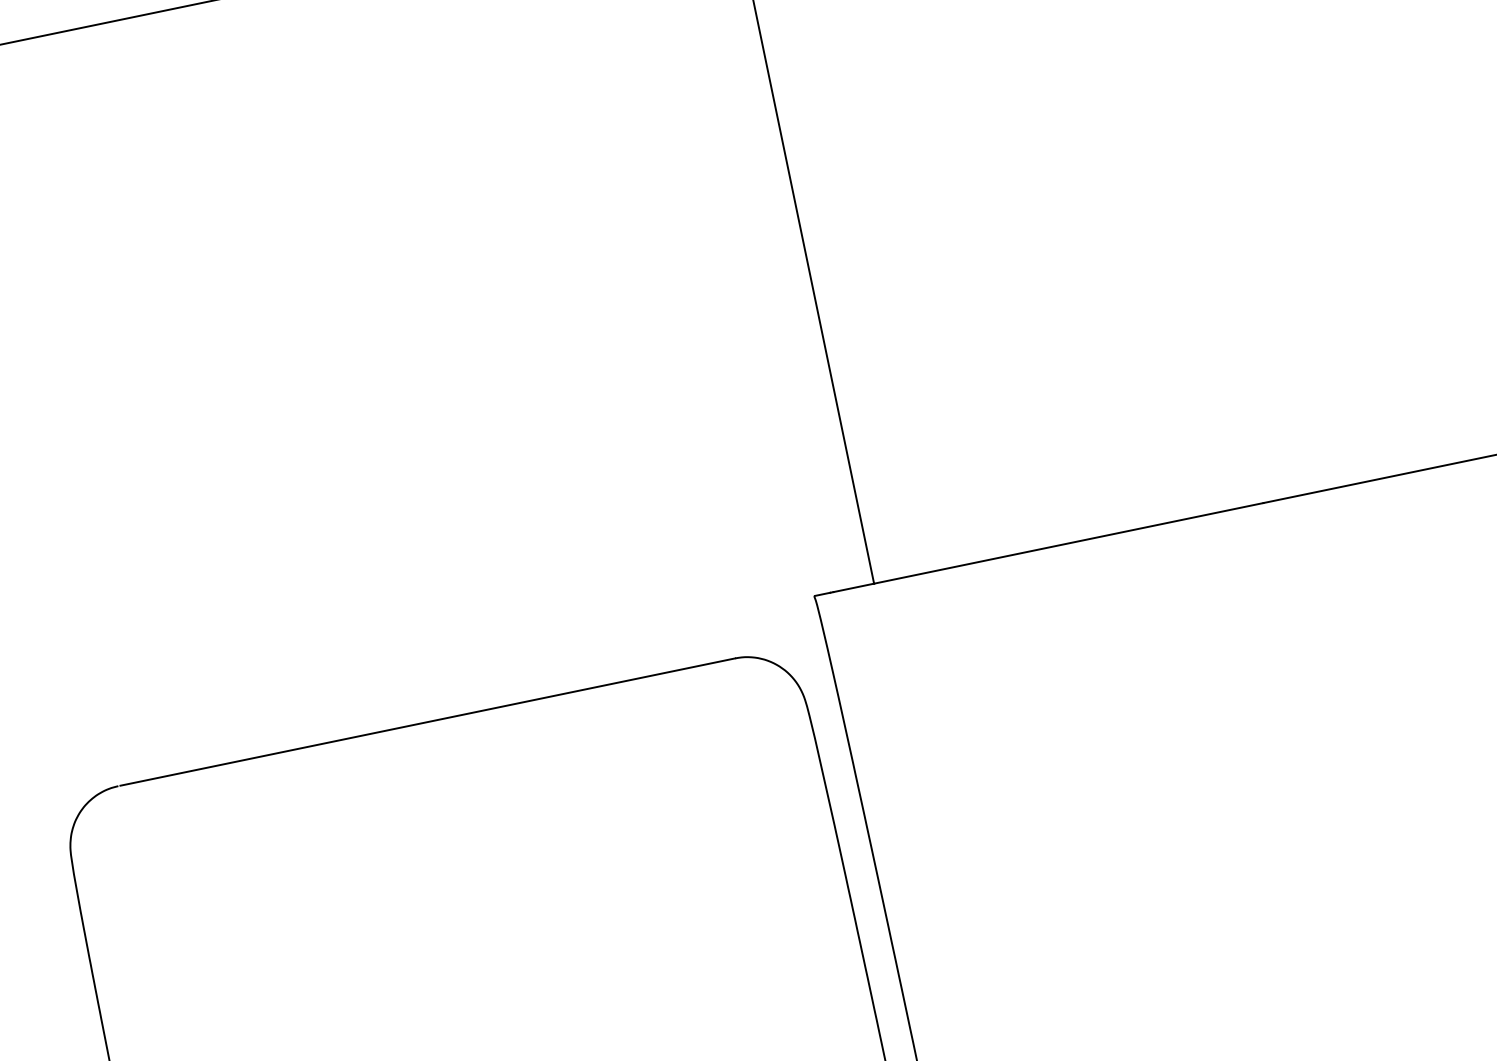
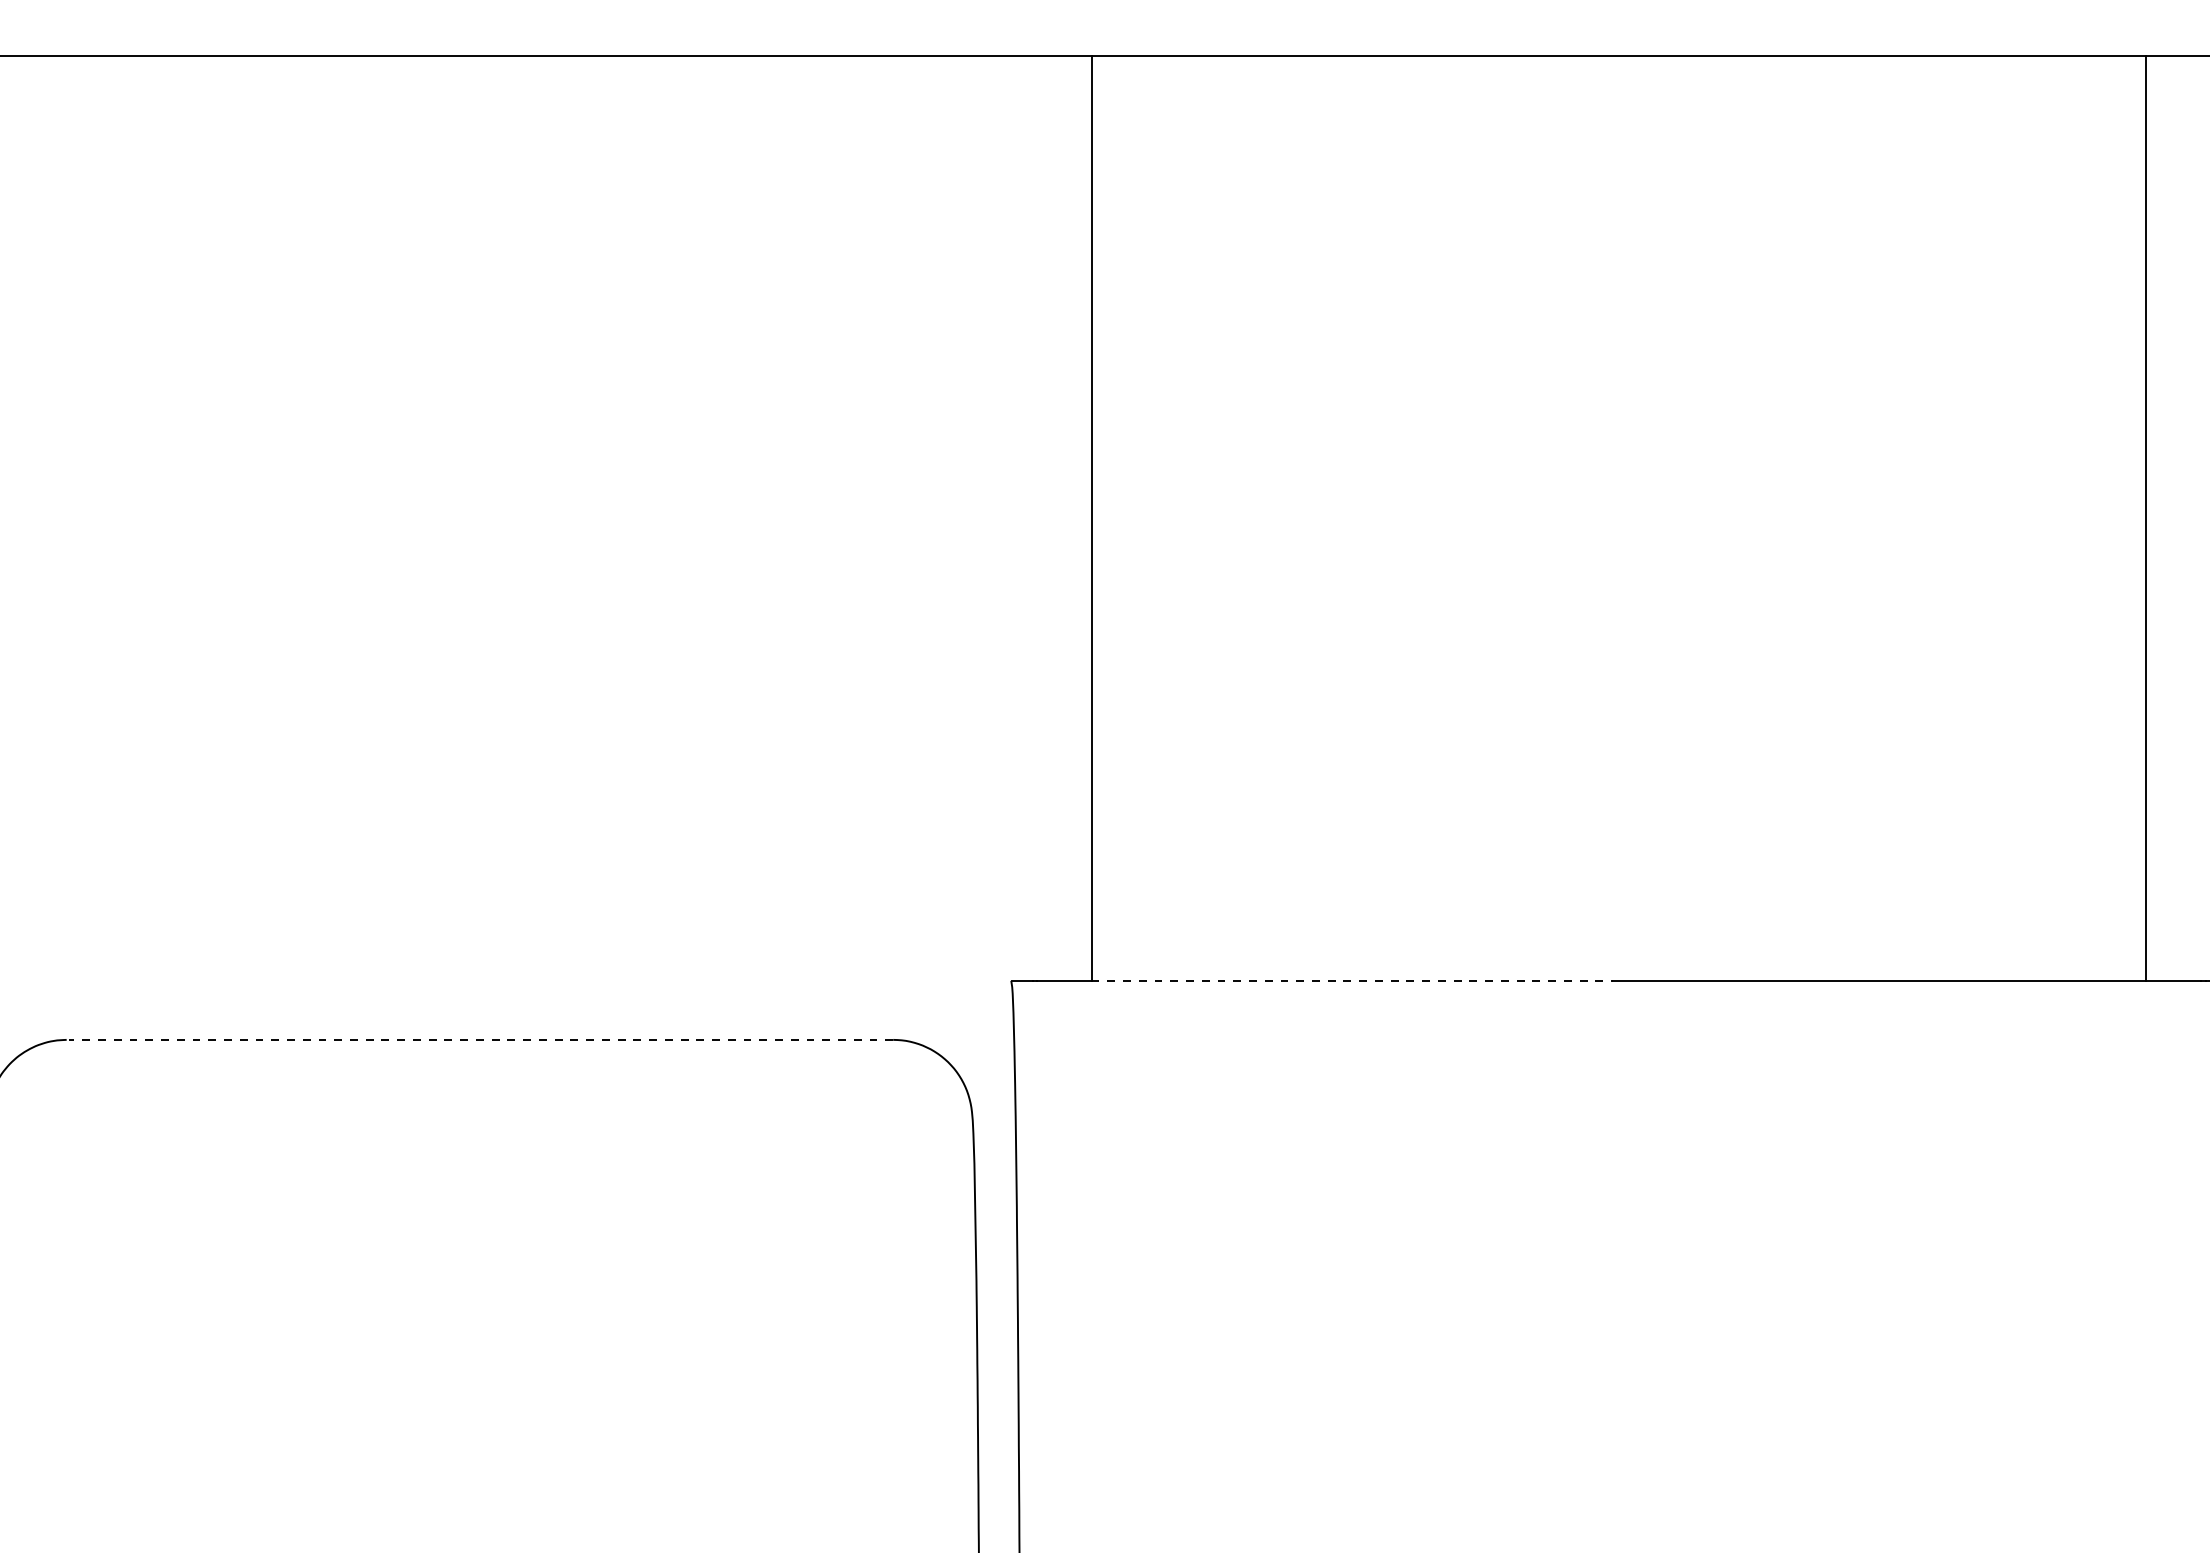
line: (1068, 543) -> (1352, 980), solid -> dashed
line: (427, 721) -> (481, 1039), solid -> dashed

